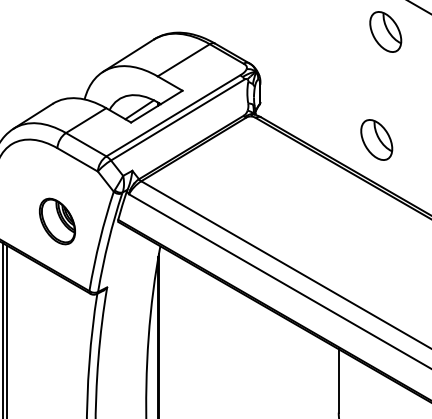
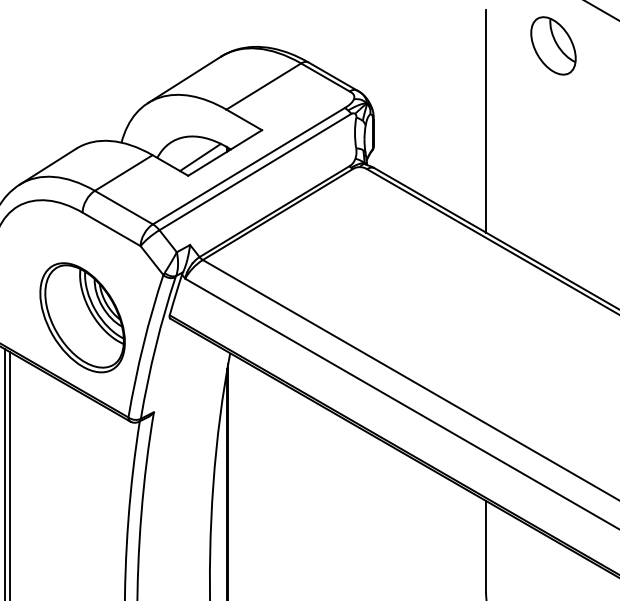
line: (338, 84) -> (485, 121), added
part: (376, 139) -> (540, 200), removed
part: (57, 221) -> (82, 317), size x1.67

